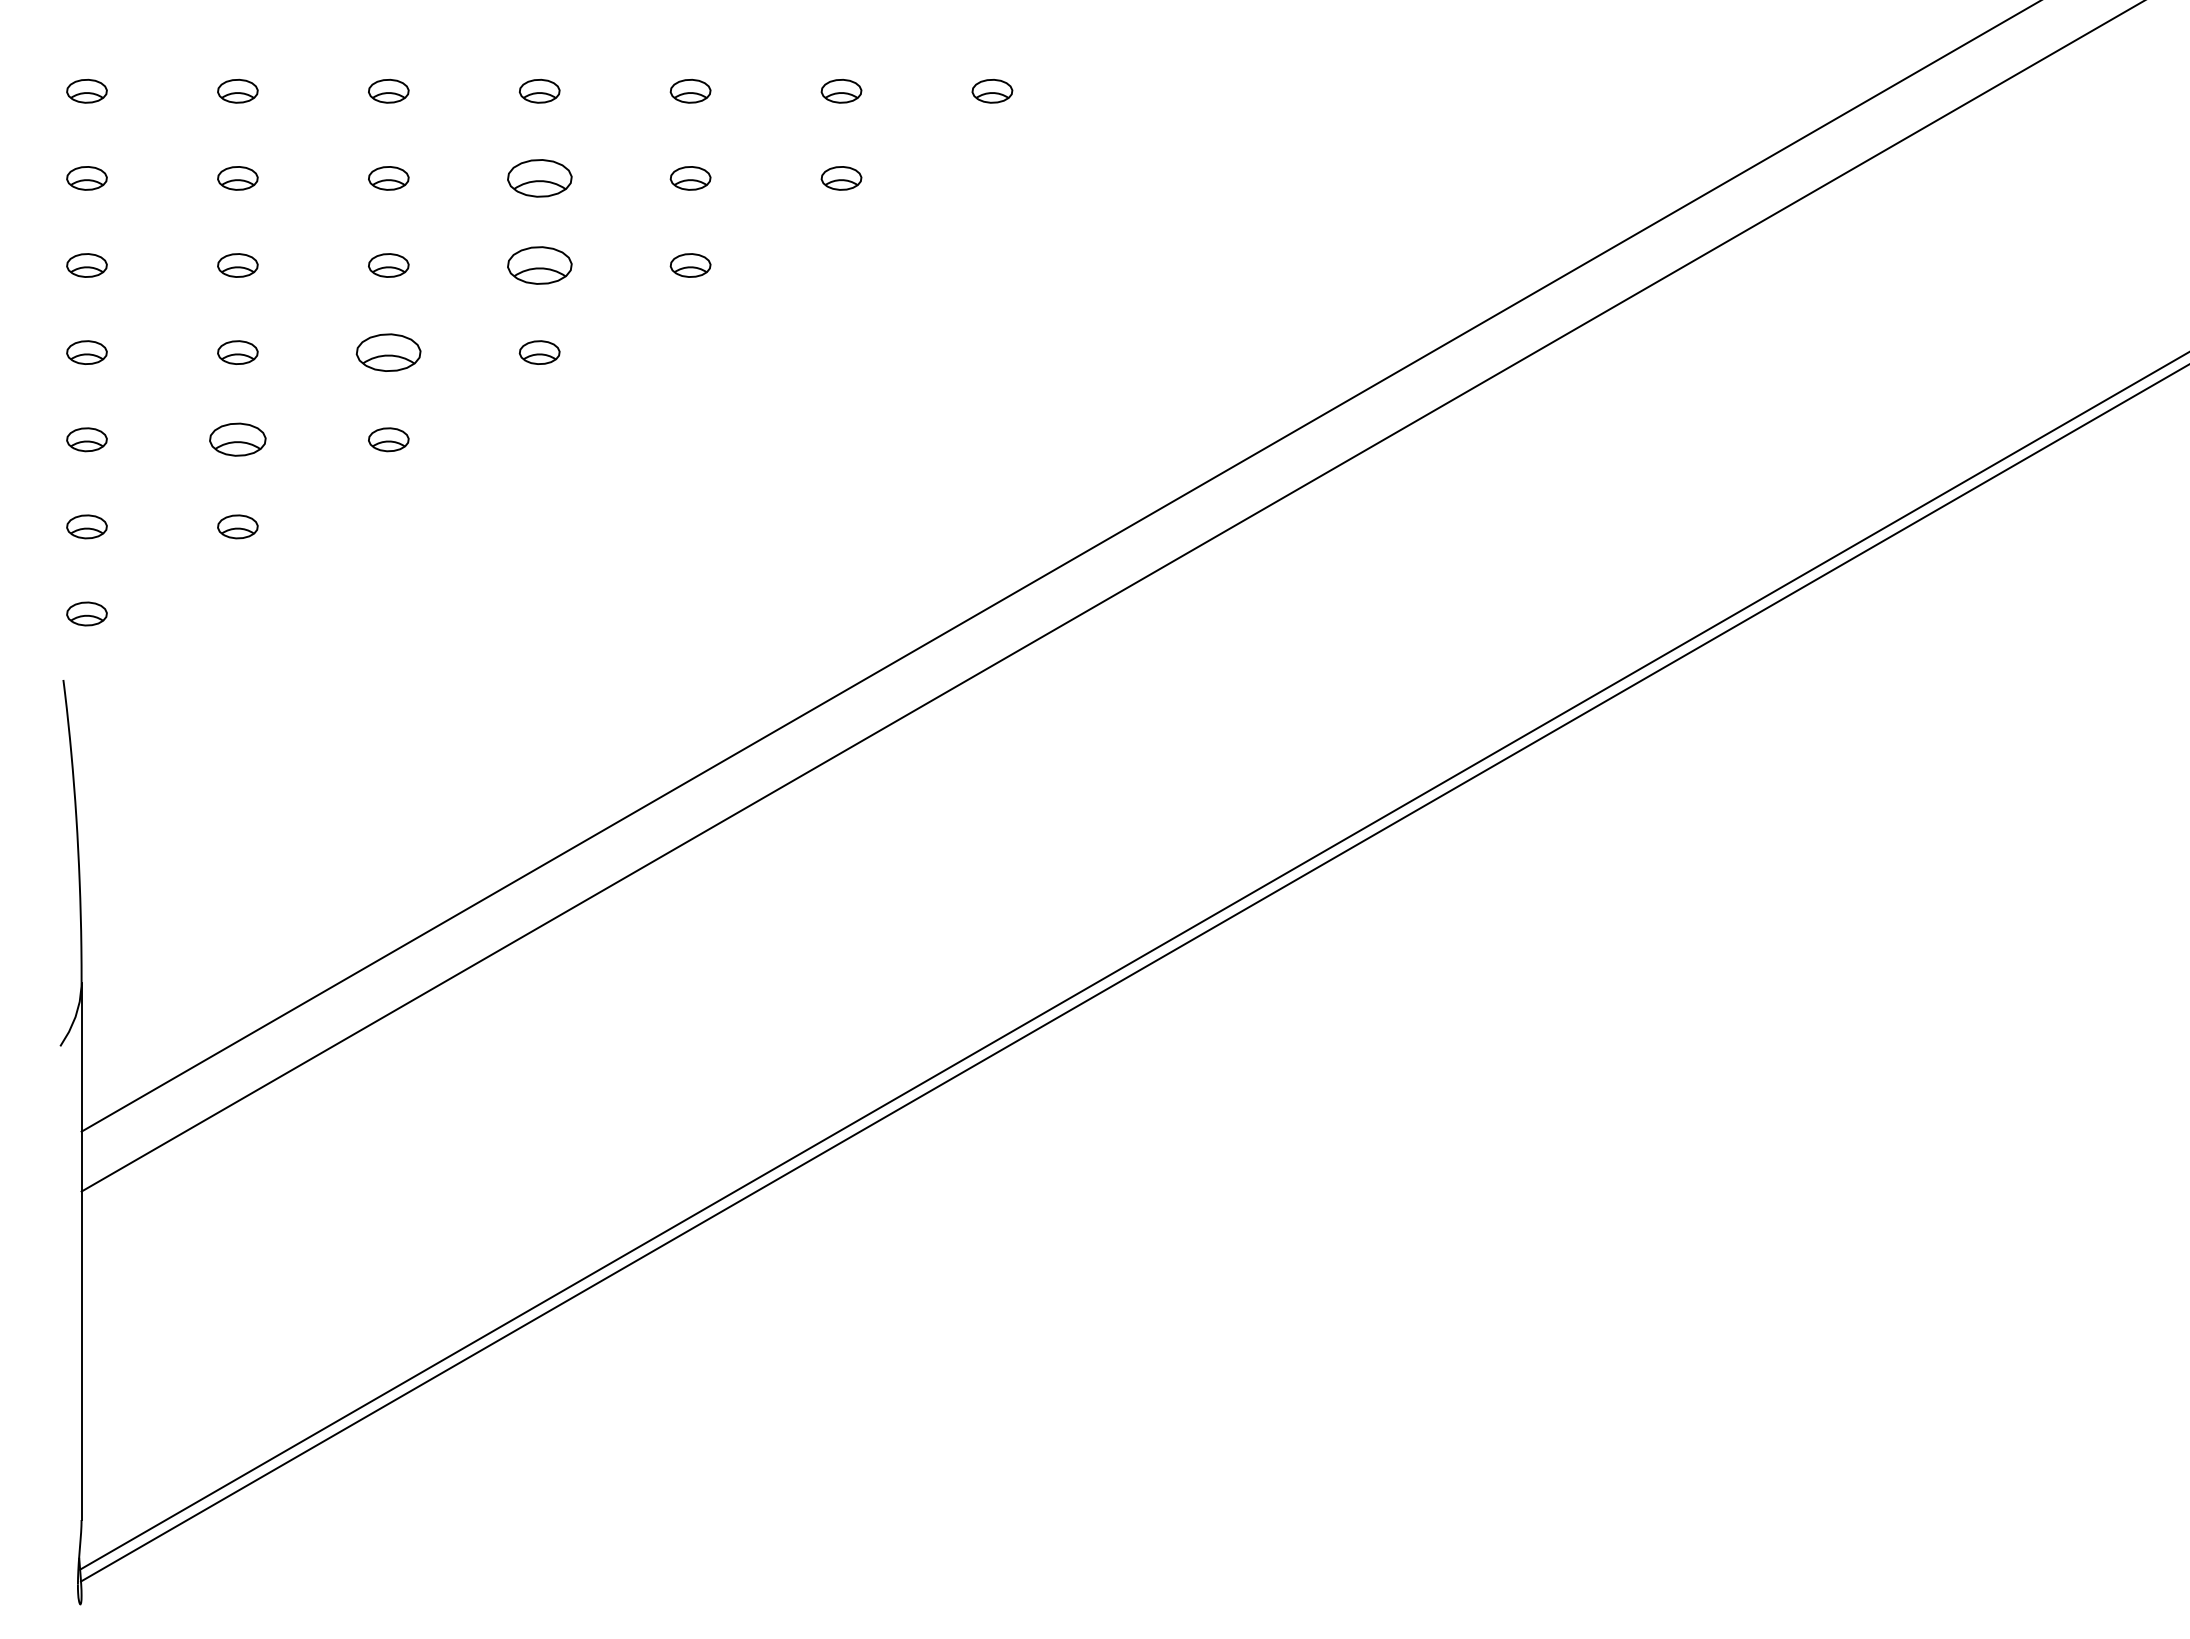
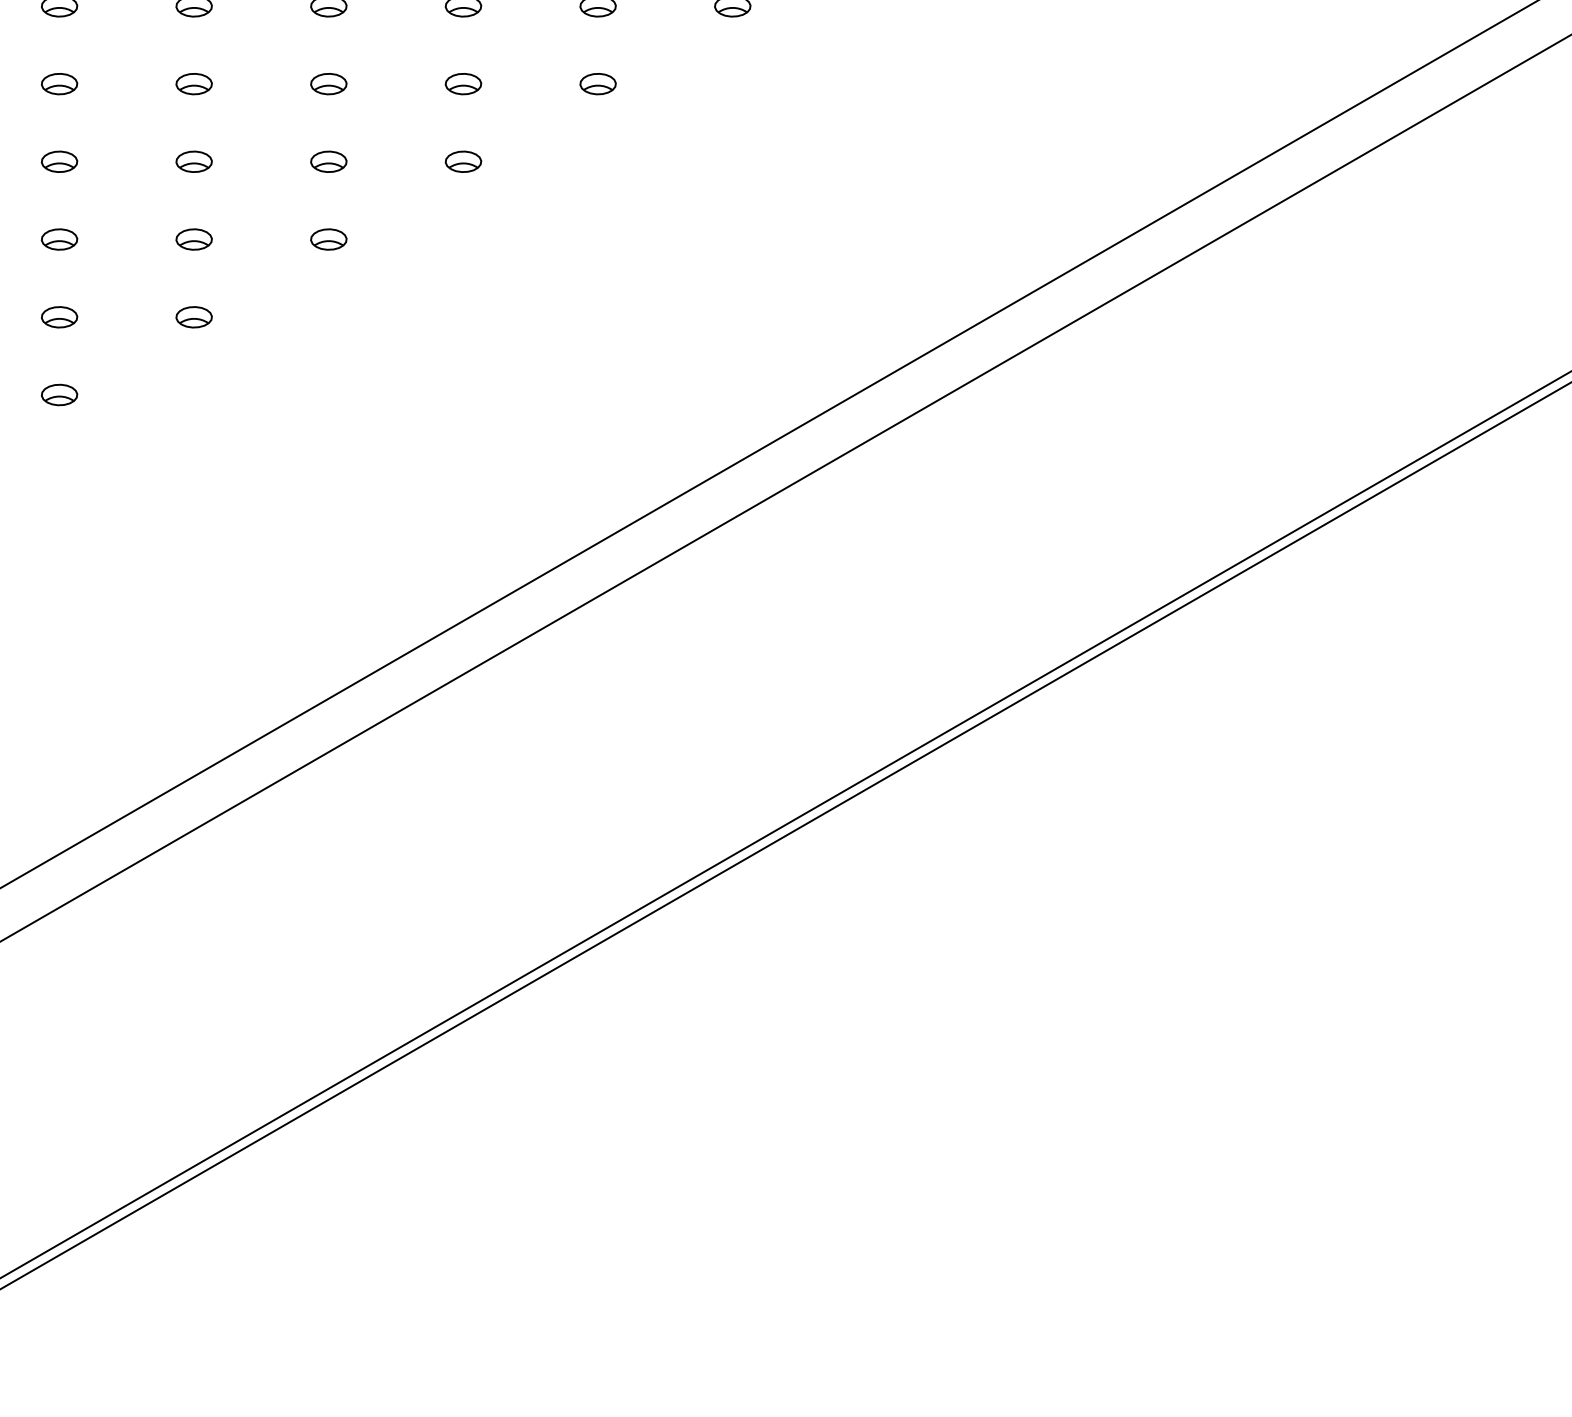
part: (539, 178) -> (328, 84), size x0.62
part: (539, 265) -> (328, 161), size x0.62
part: (388, 352) -> (193, 239), size x0.62
part: (237, 439) -> (59, 317), size x0.71

